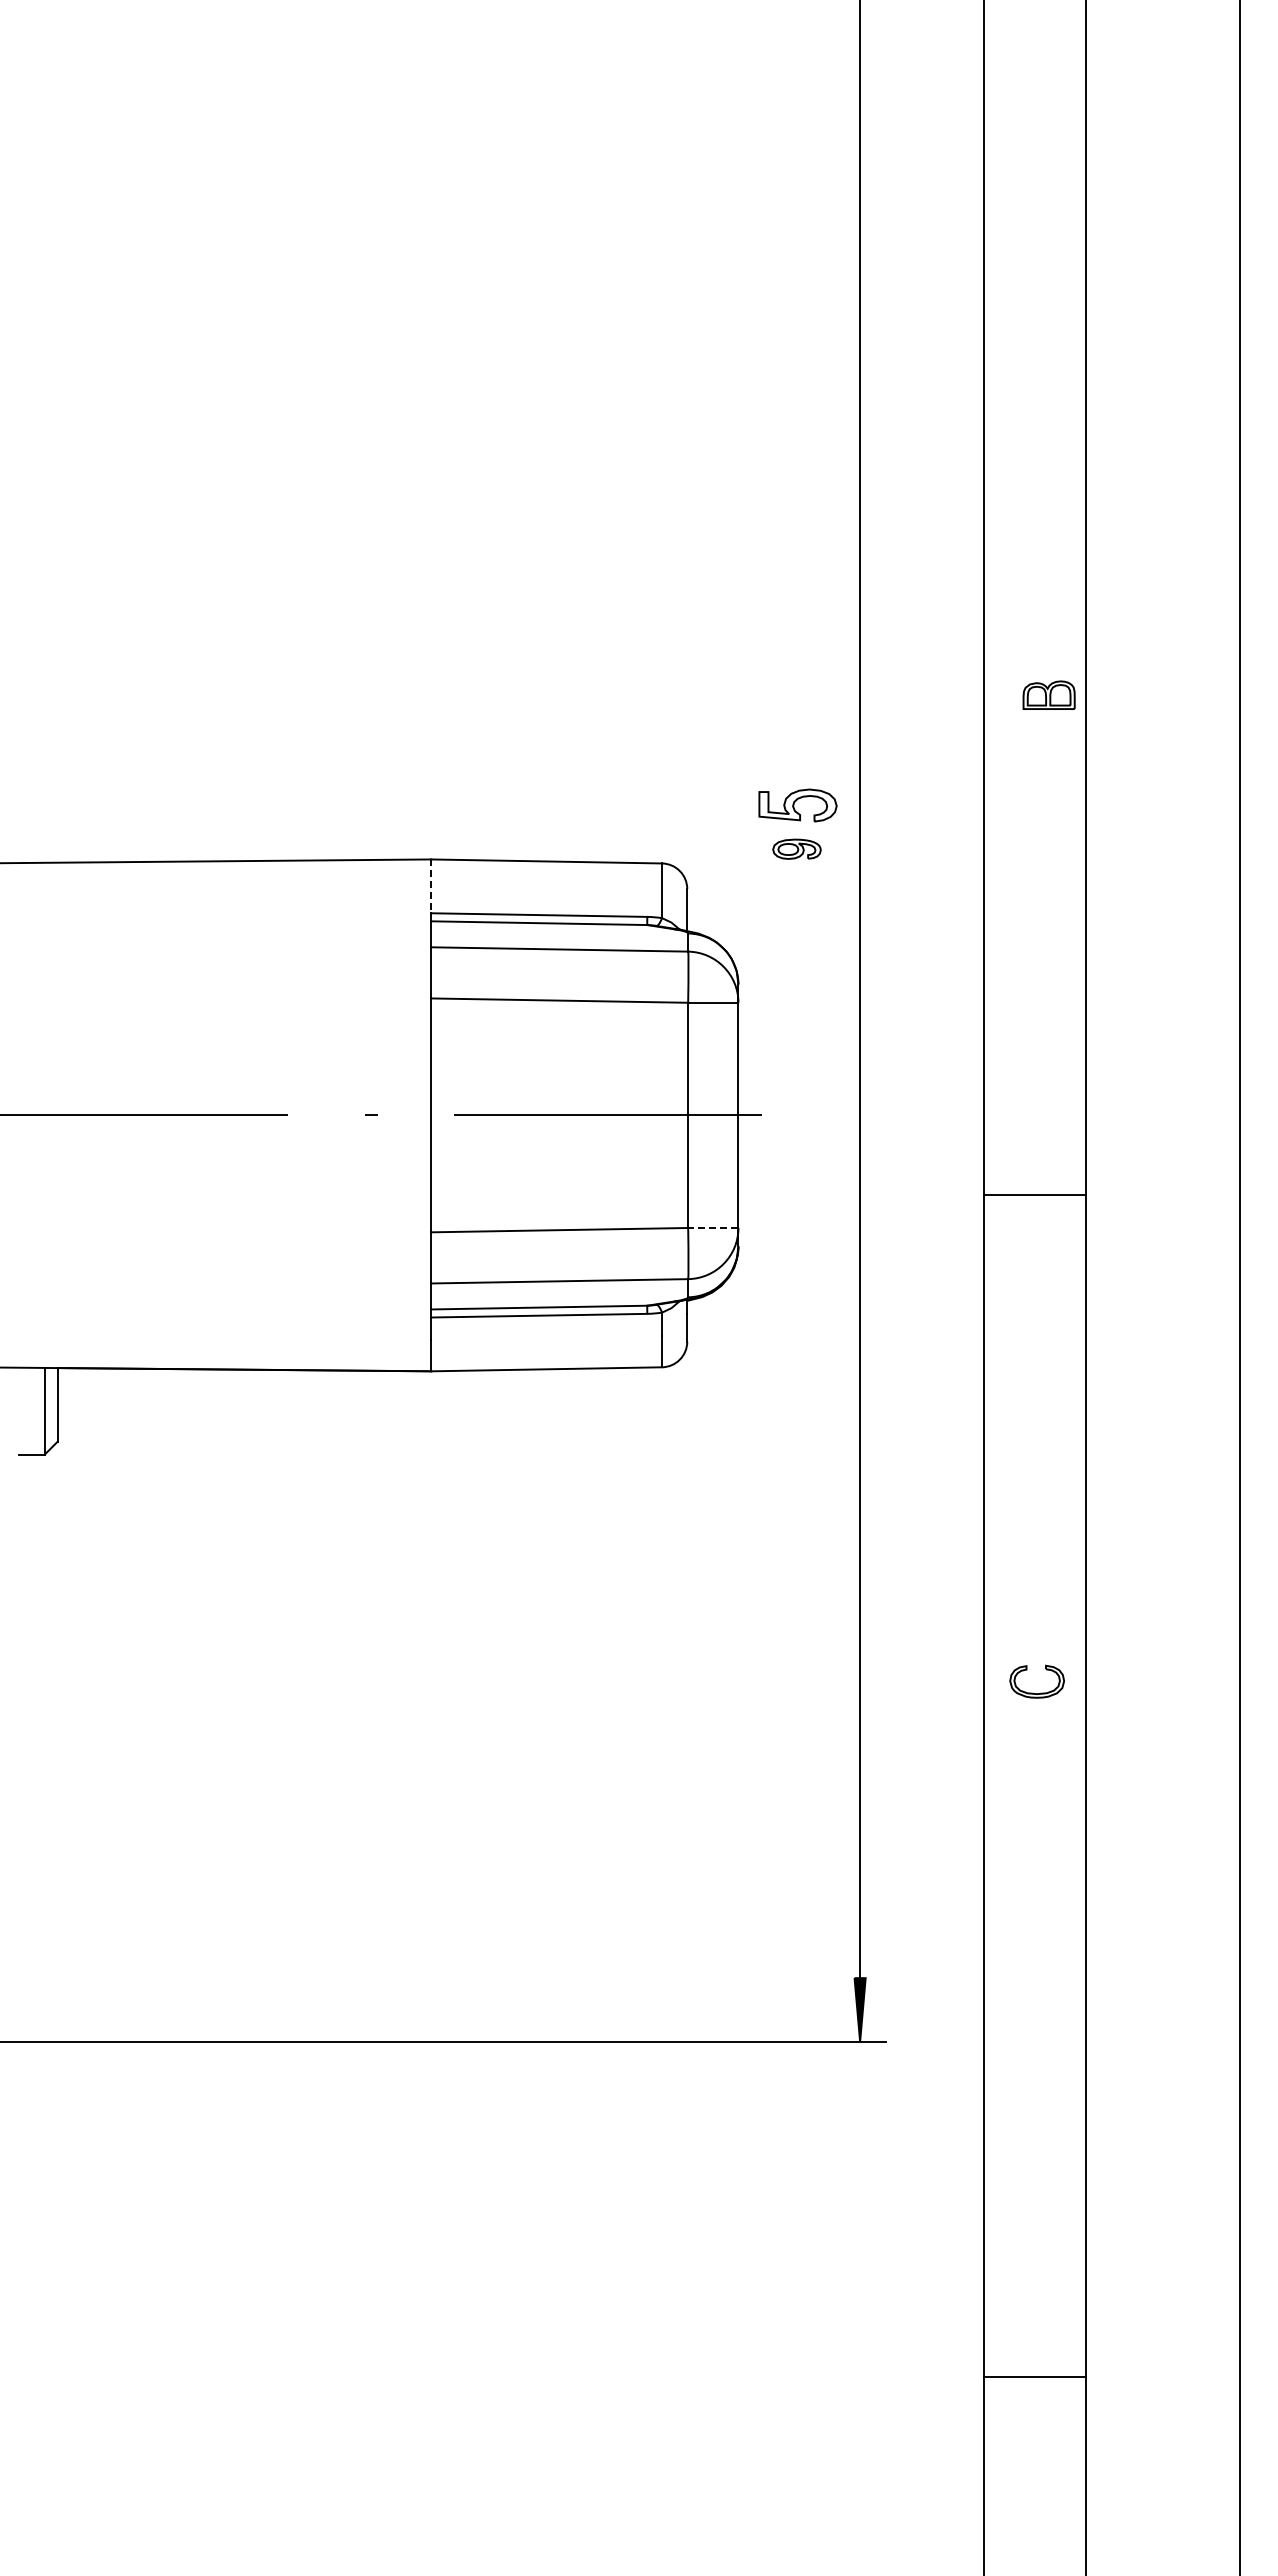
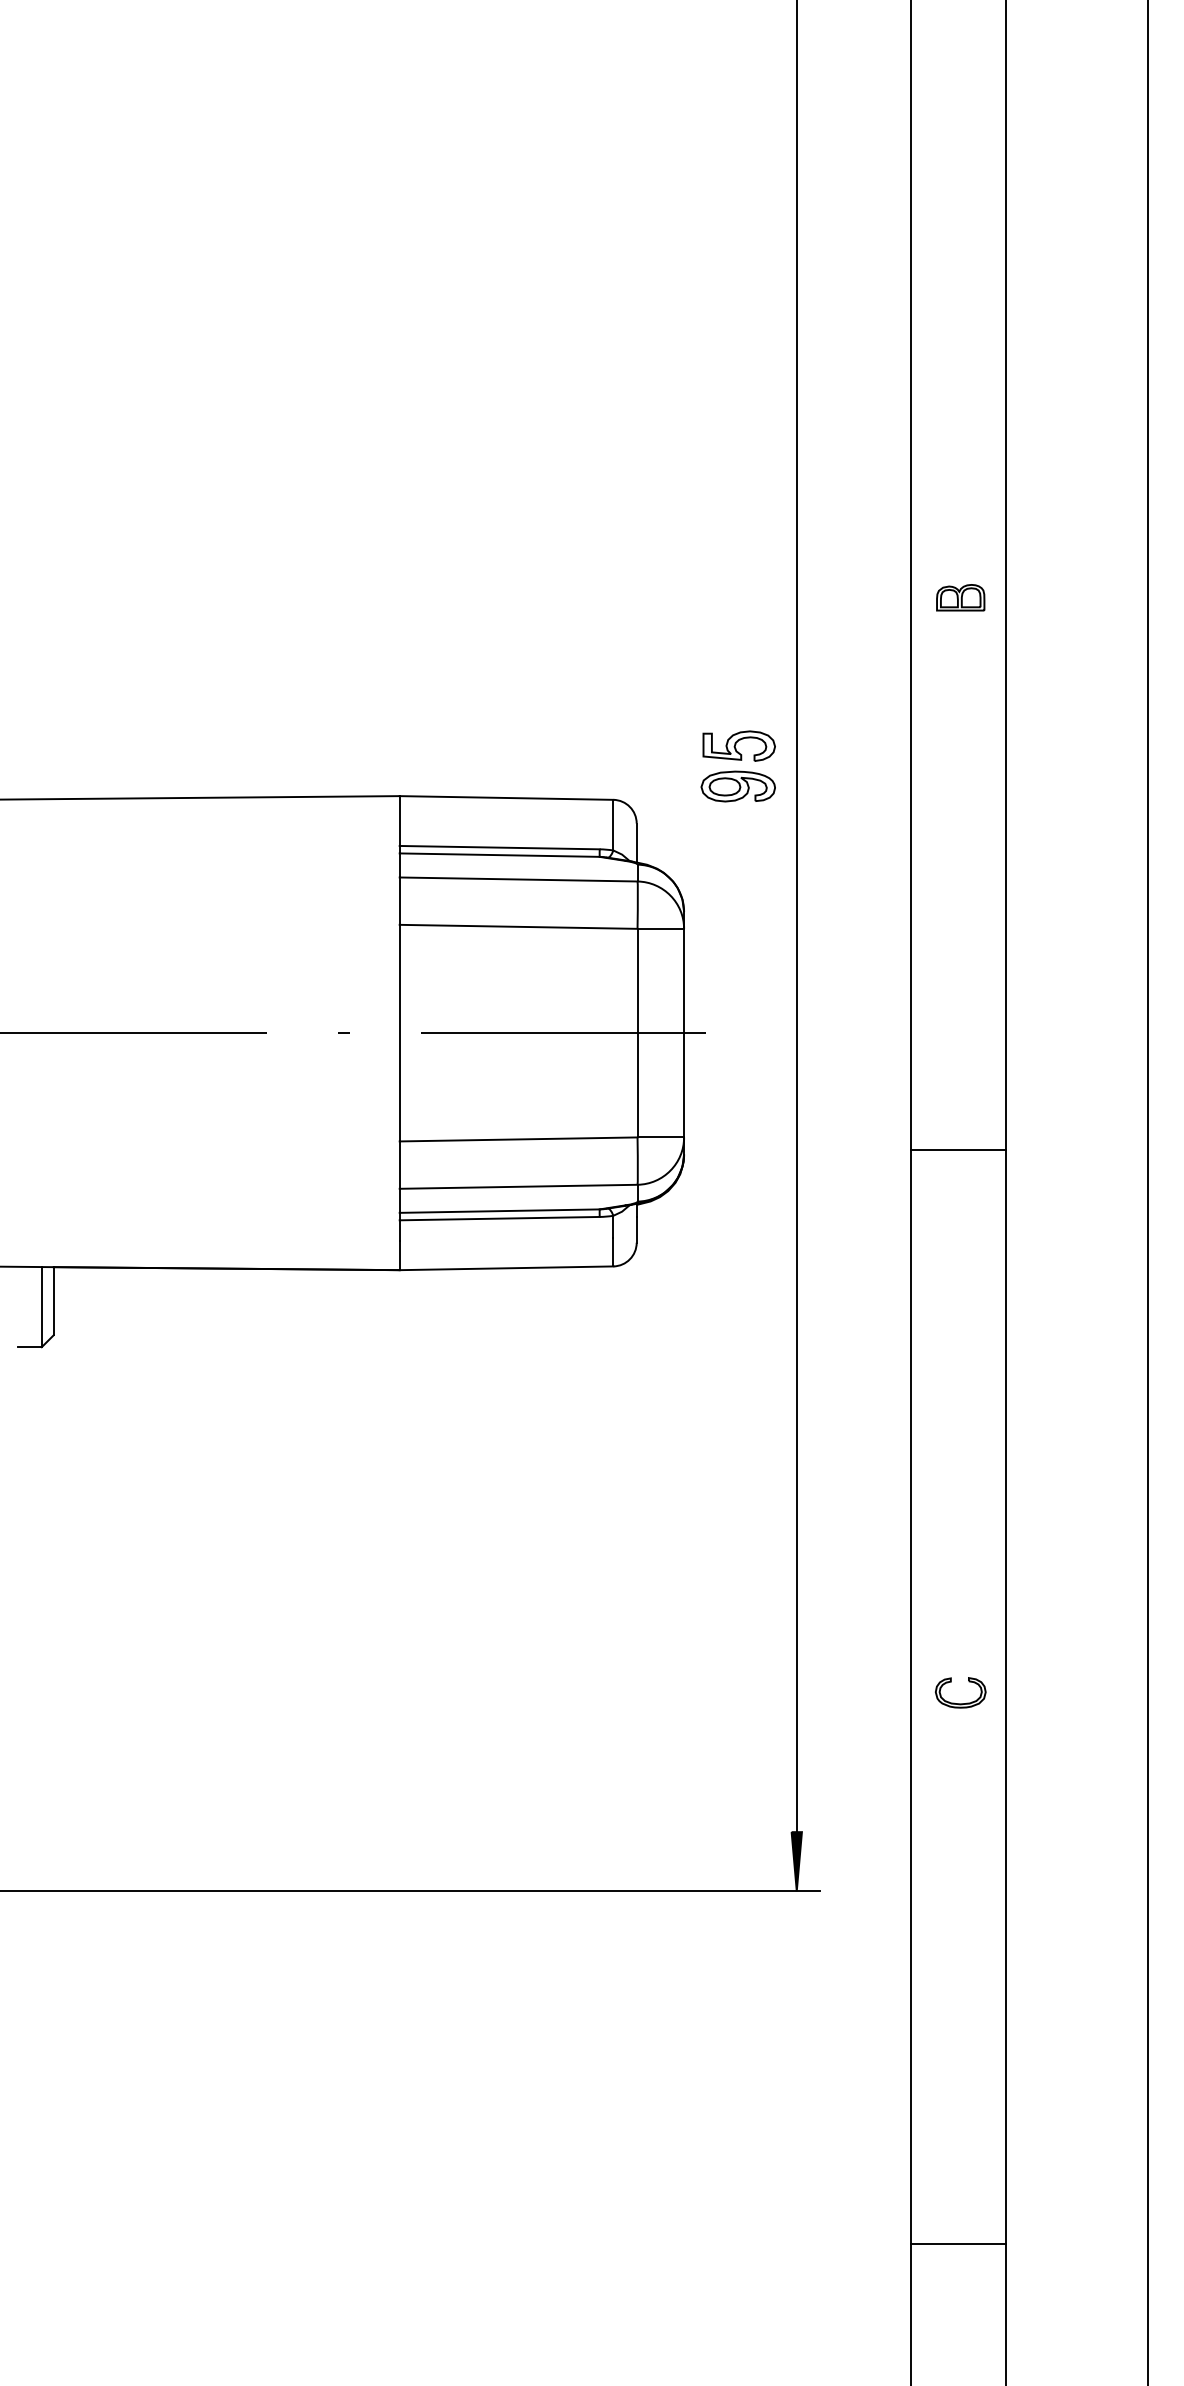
part: (1048, 694) -> (960, 597), moved
part: (796, 849) -> (737, 786), size x1.67
line: (431, 886) -> (399, 821), dashed -> solid
line: (1034, 1195) -> (958, 1149), moved
line: (712, 1228) -> (660, 1137), dashed -> solid
part: (1032, 1692) -> (956, 1702), moved
line: (1034, 2376) -> (958, 2243), moved

